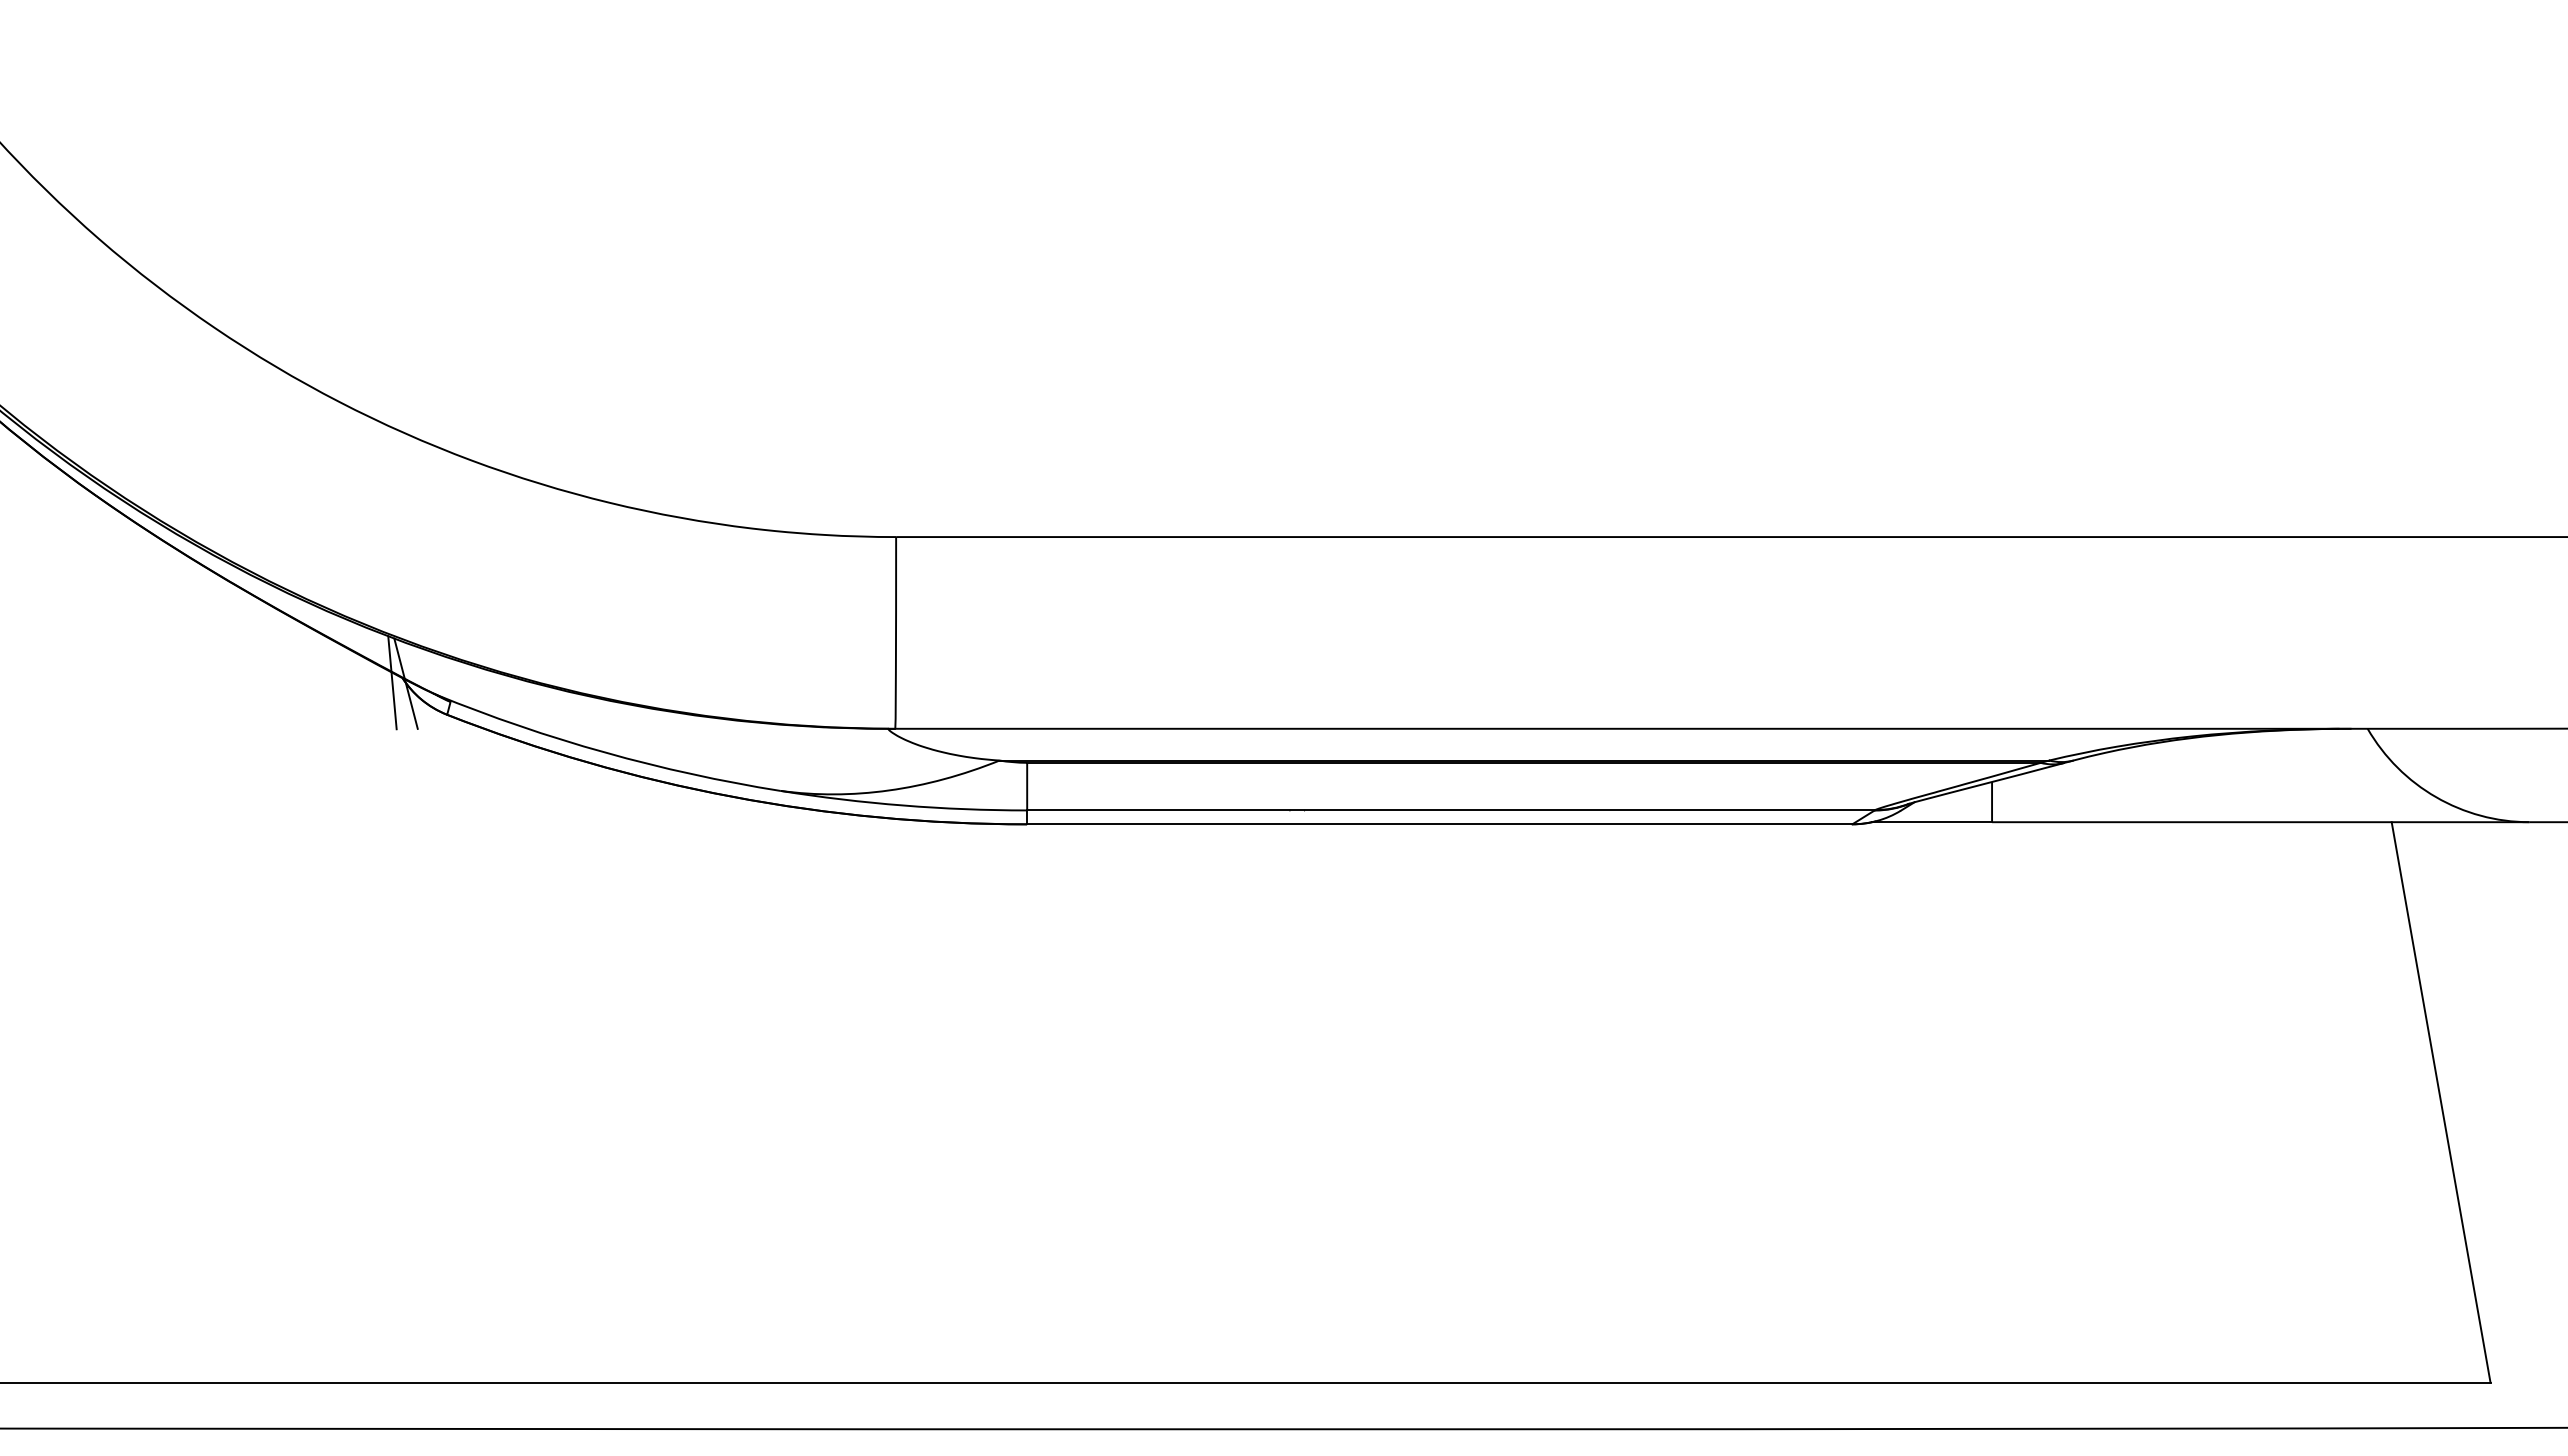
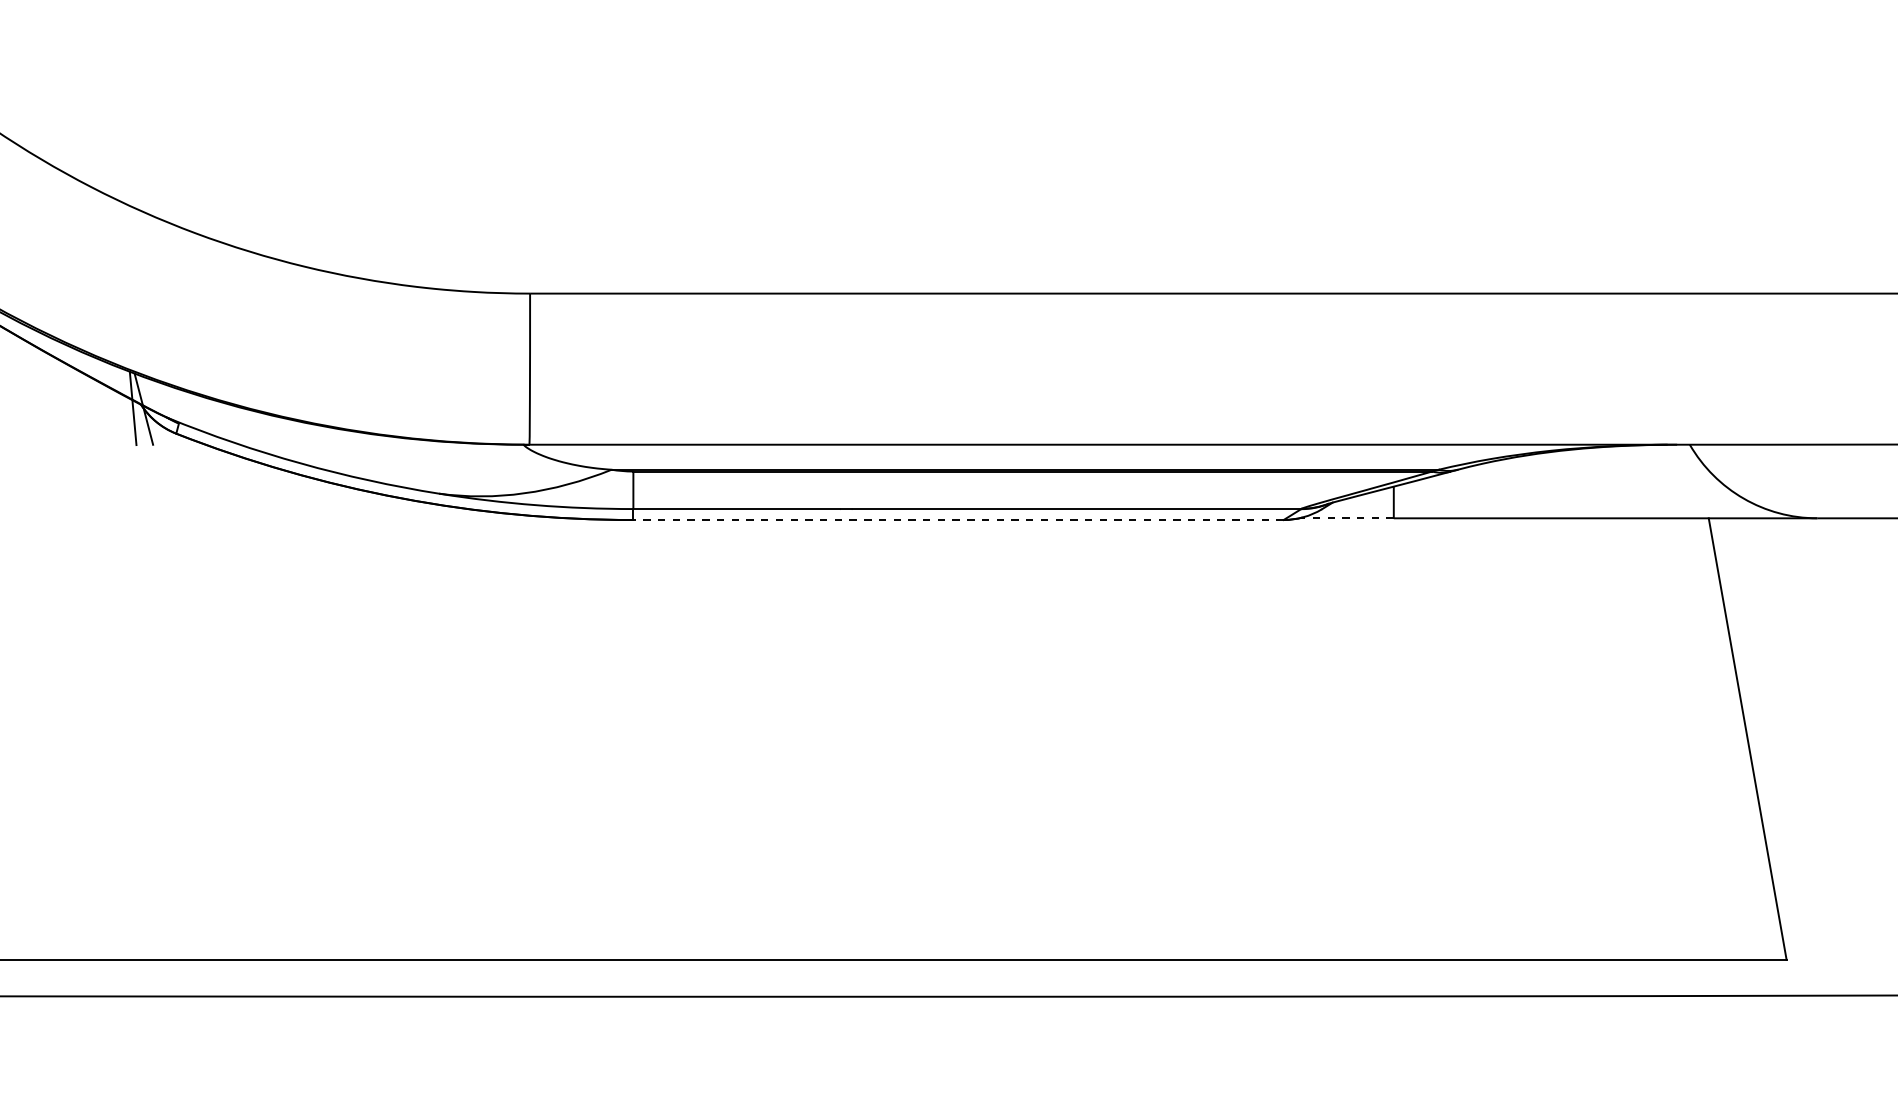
line: (1932, 822) -> (1346, 518), solid -> dashed
line: (1439, 824) -> (958, 520), solid -> dashed

